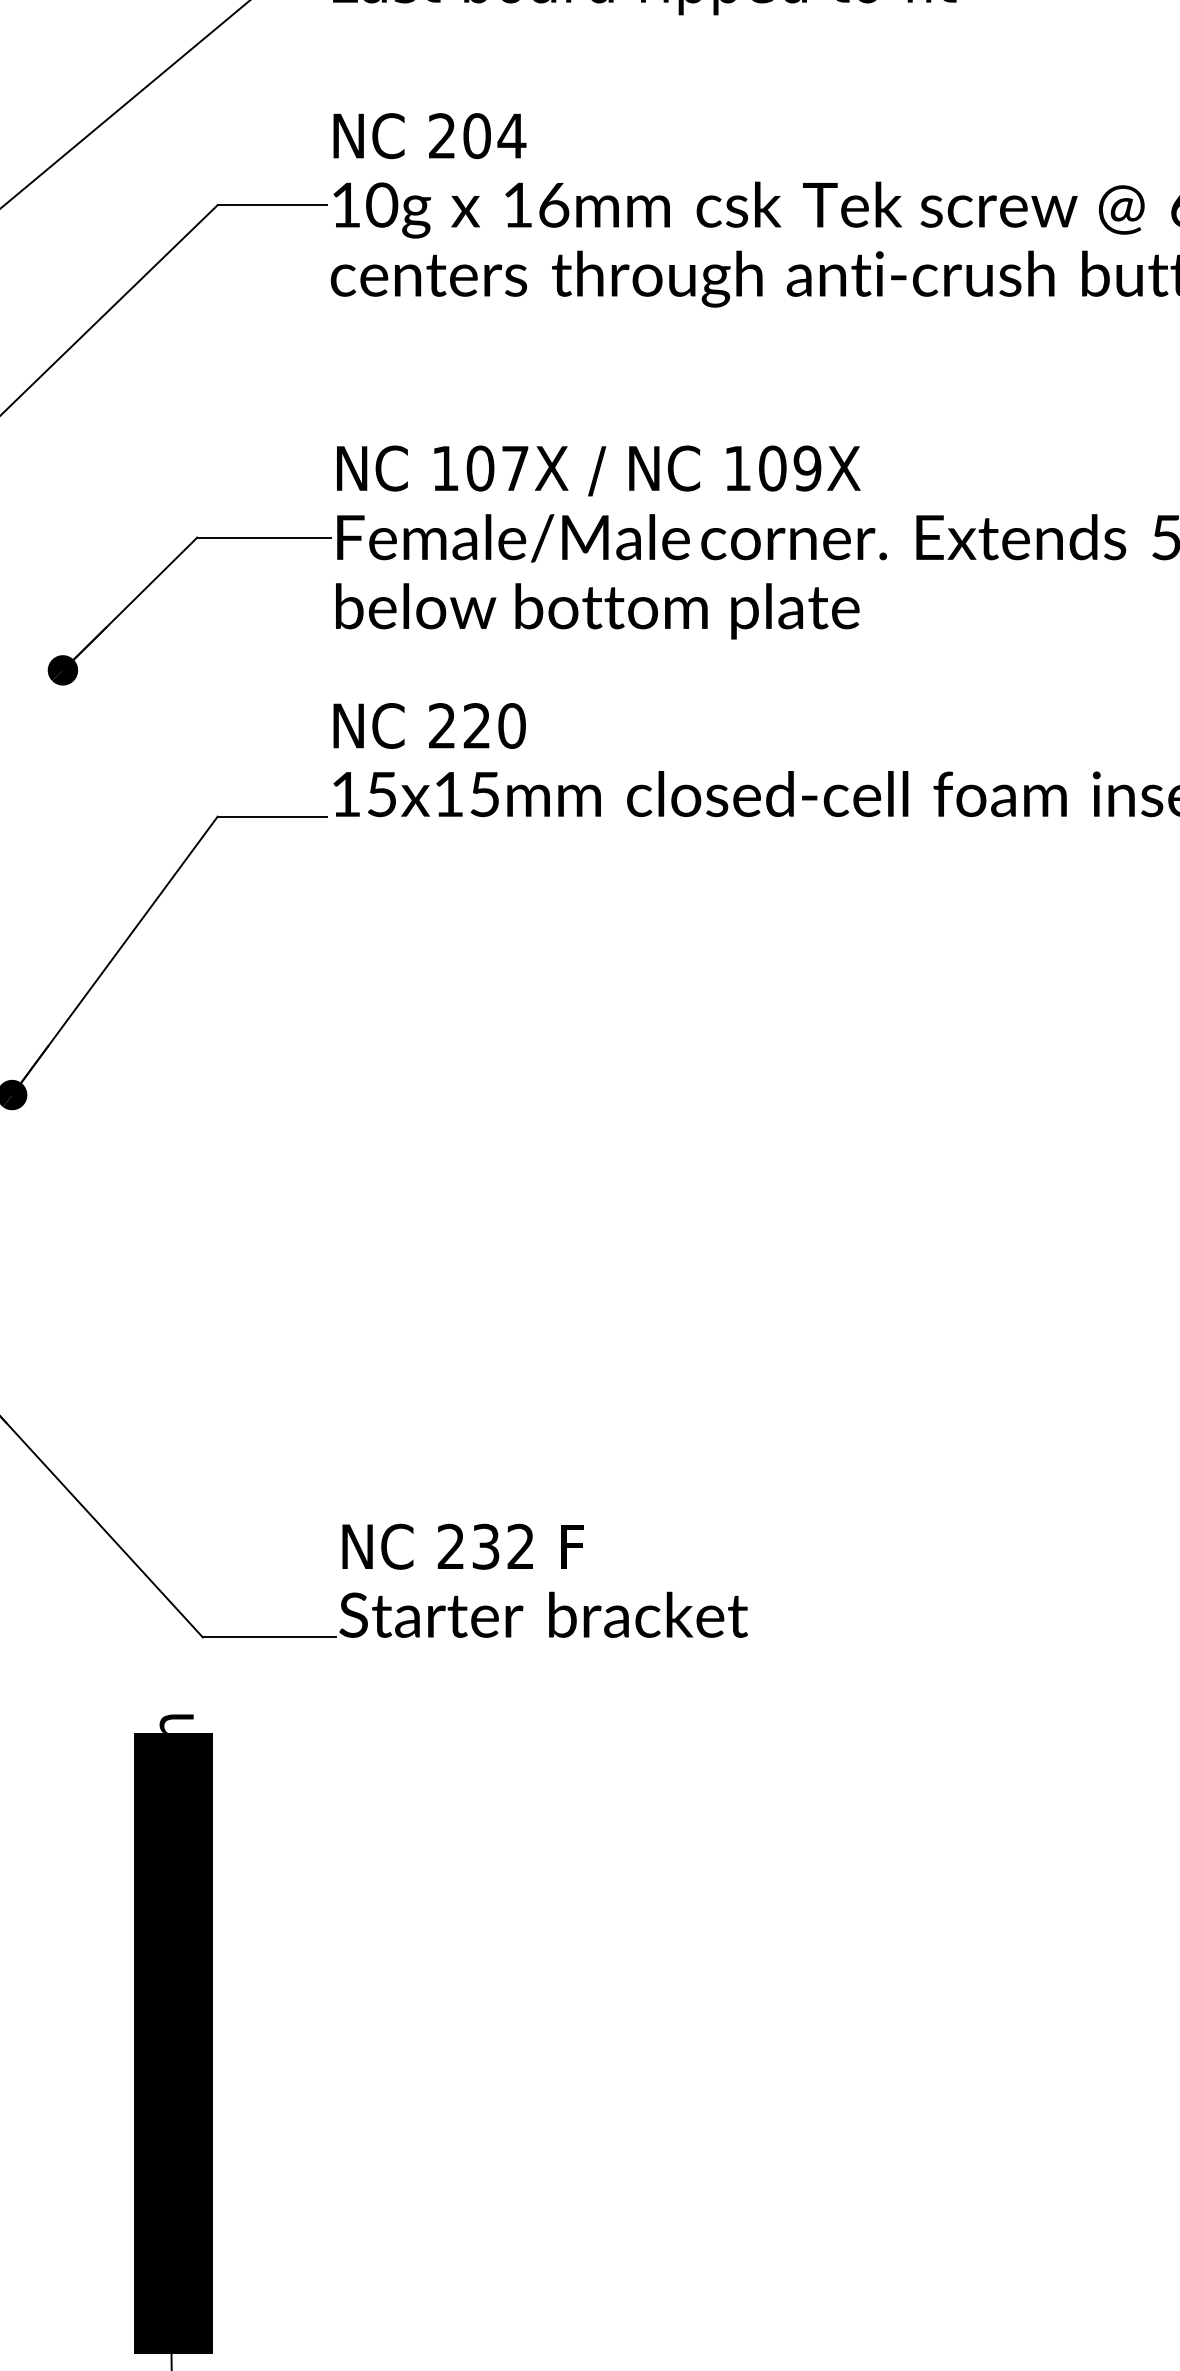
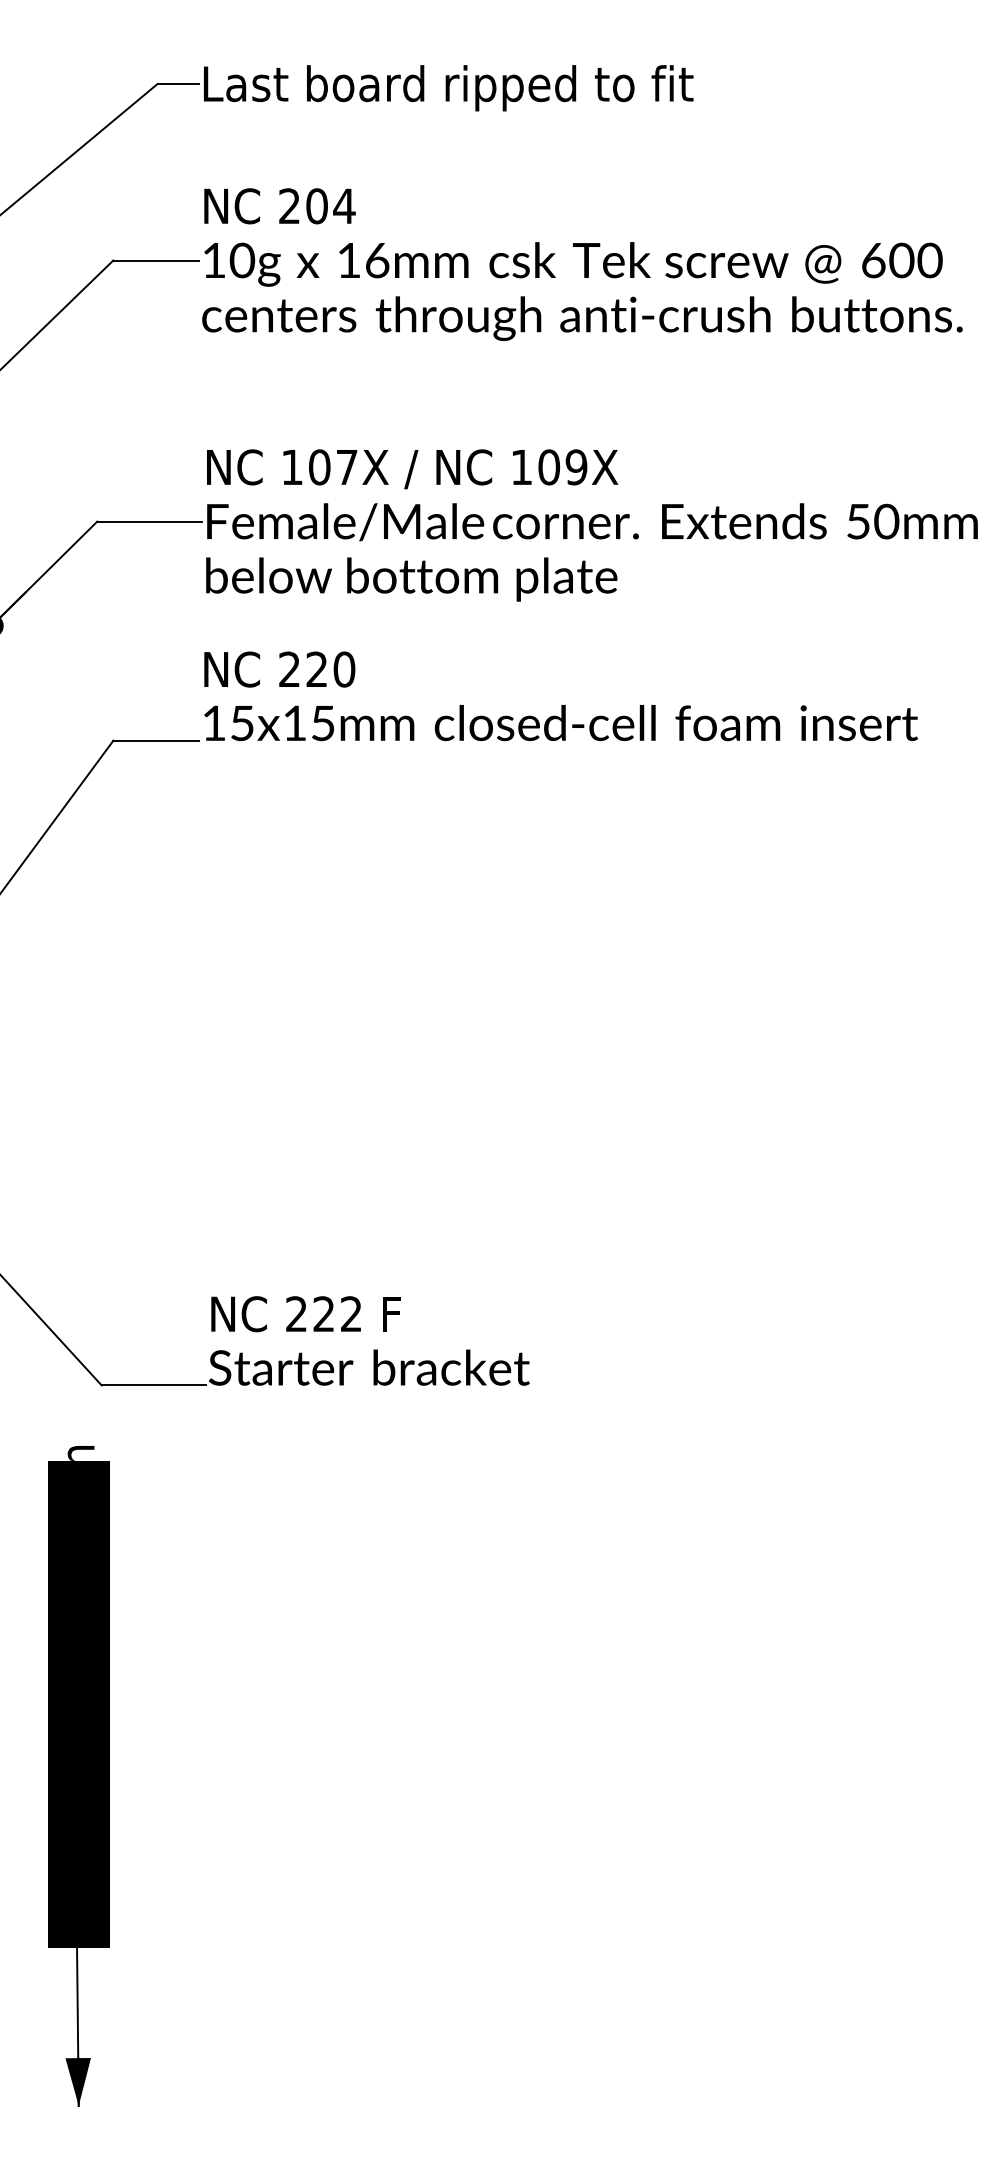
text: (485, 1547) -> (323, 1314), 232 -> 222

